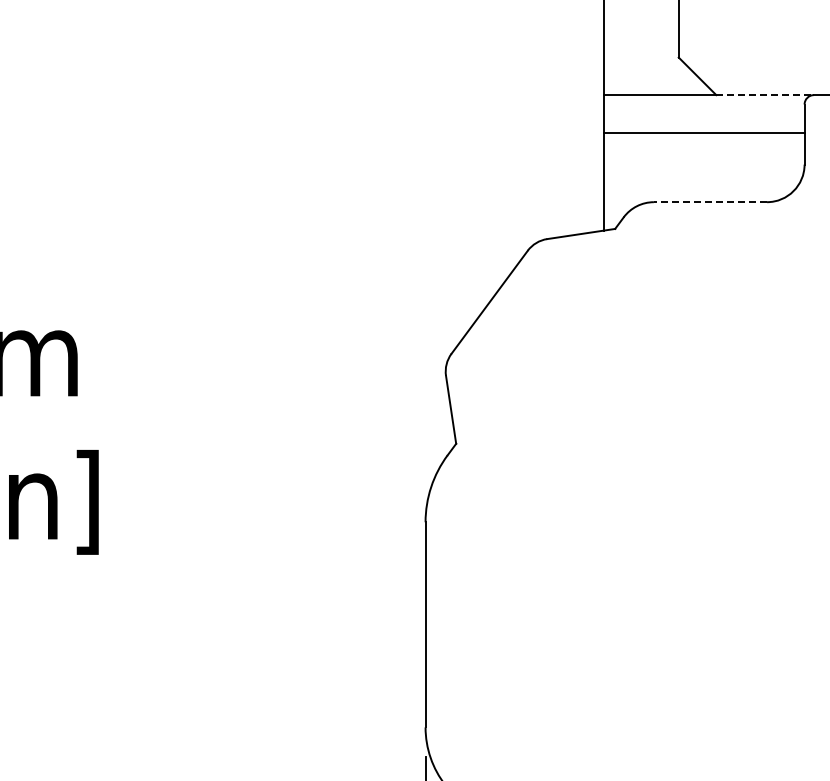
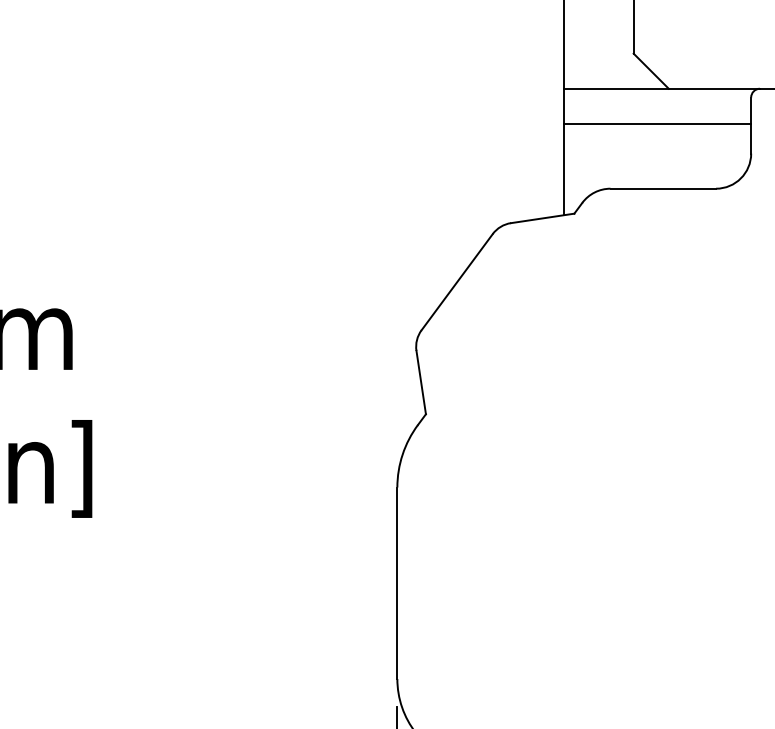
line: (765, 95) -> (714, 89), dashed -> solid
line: (710, 202) -> (663, 189), dashed -> solid

